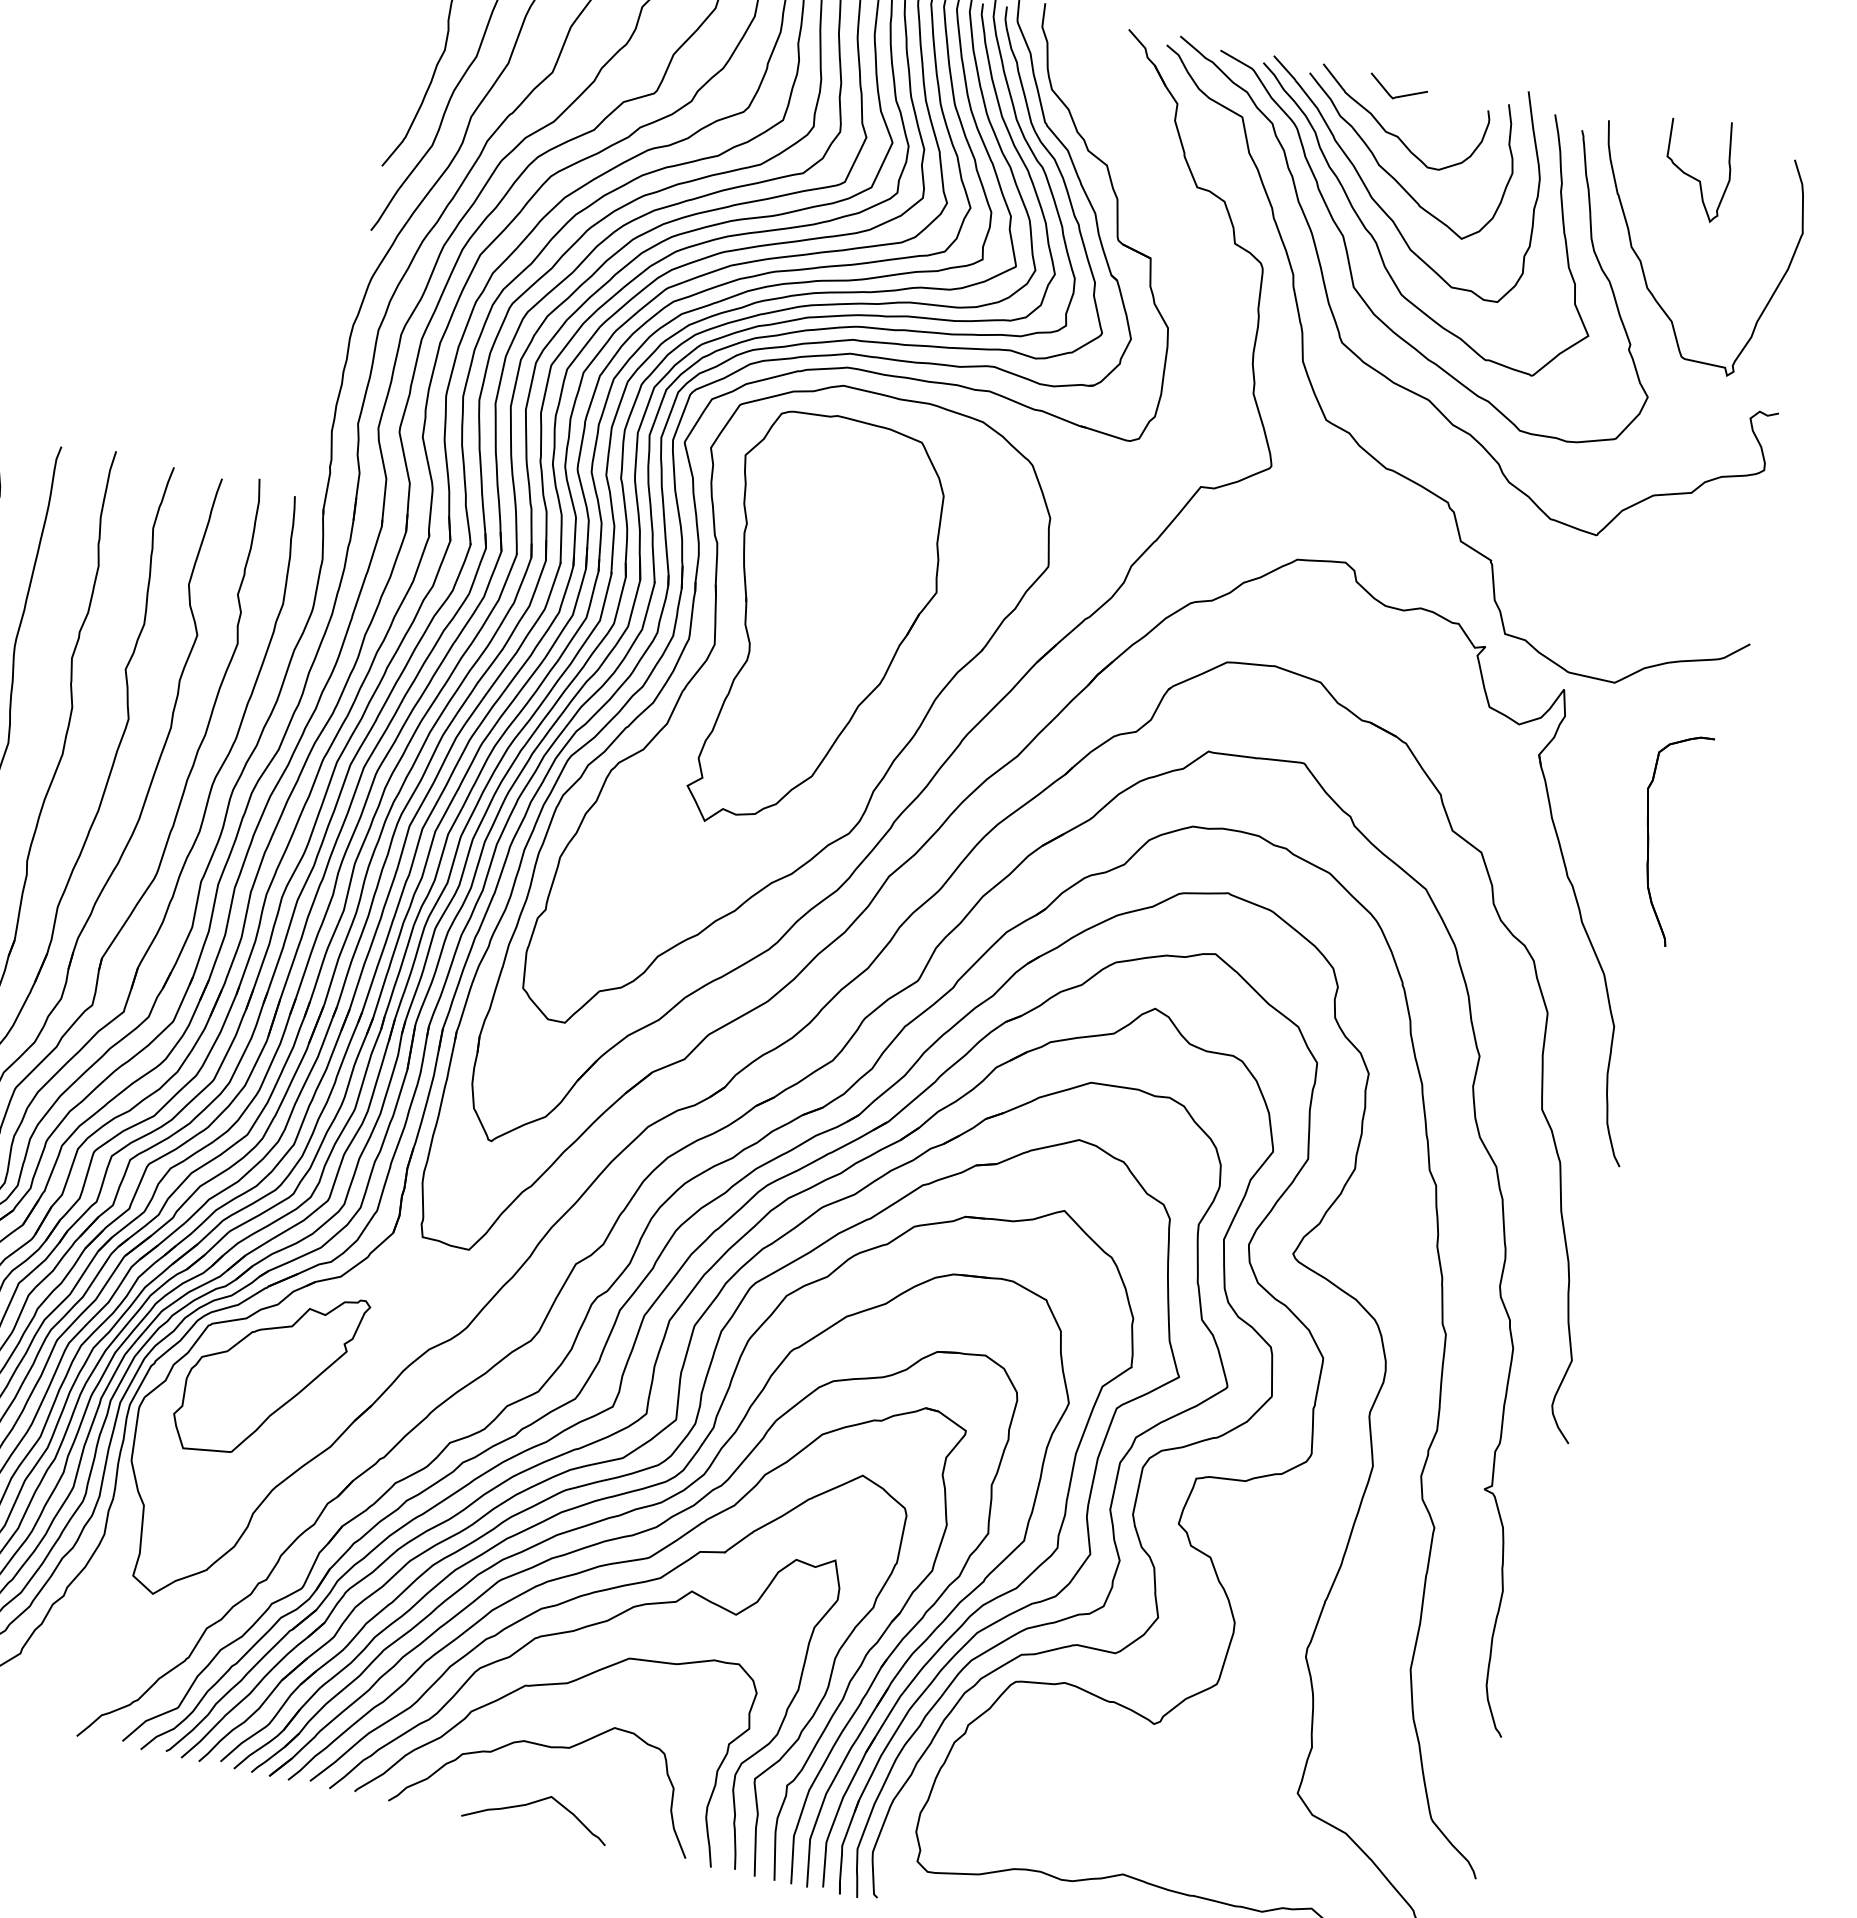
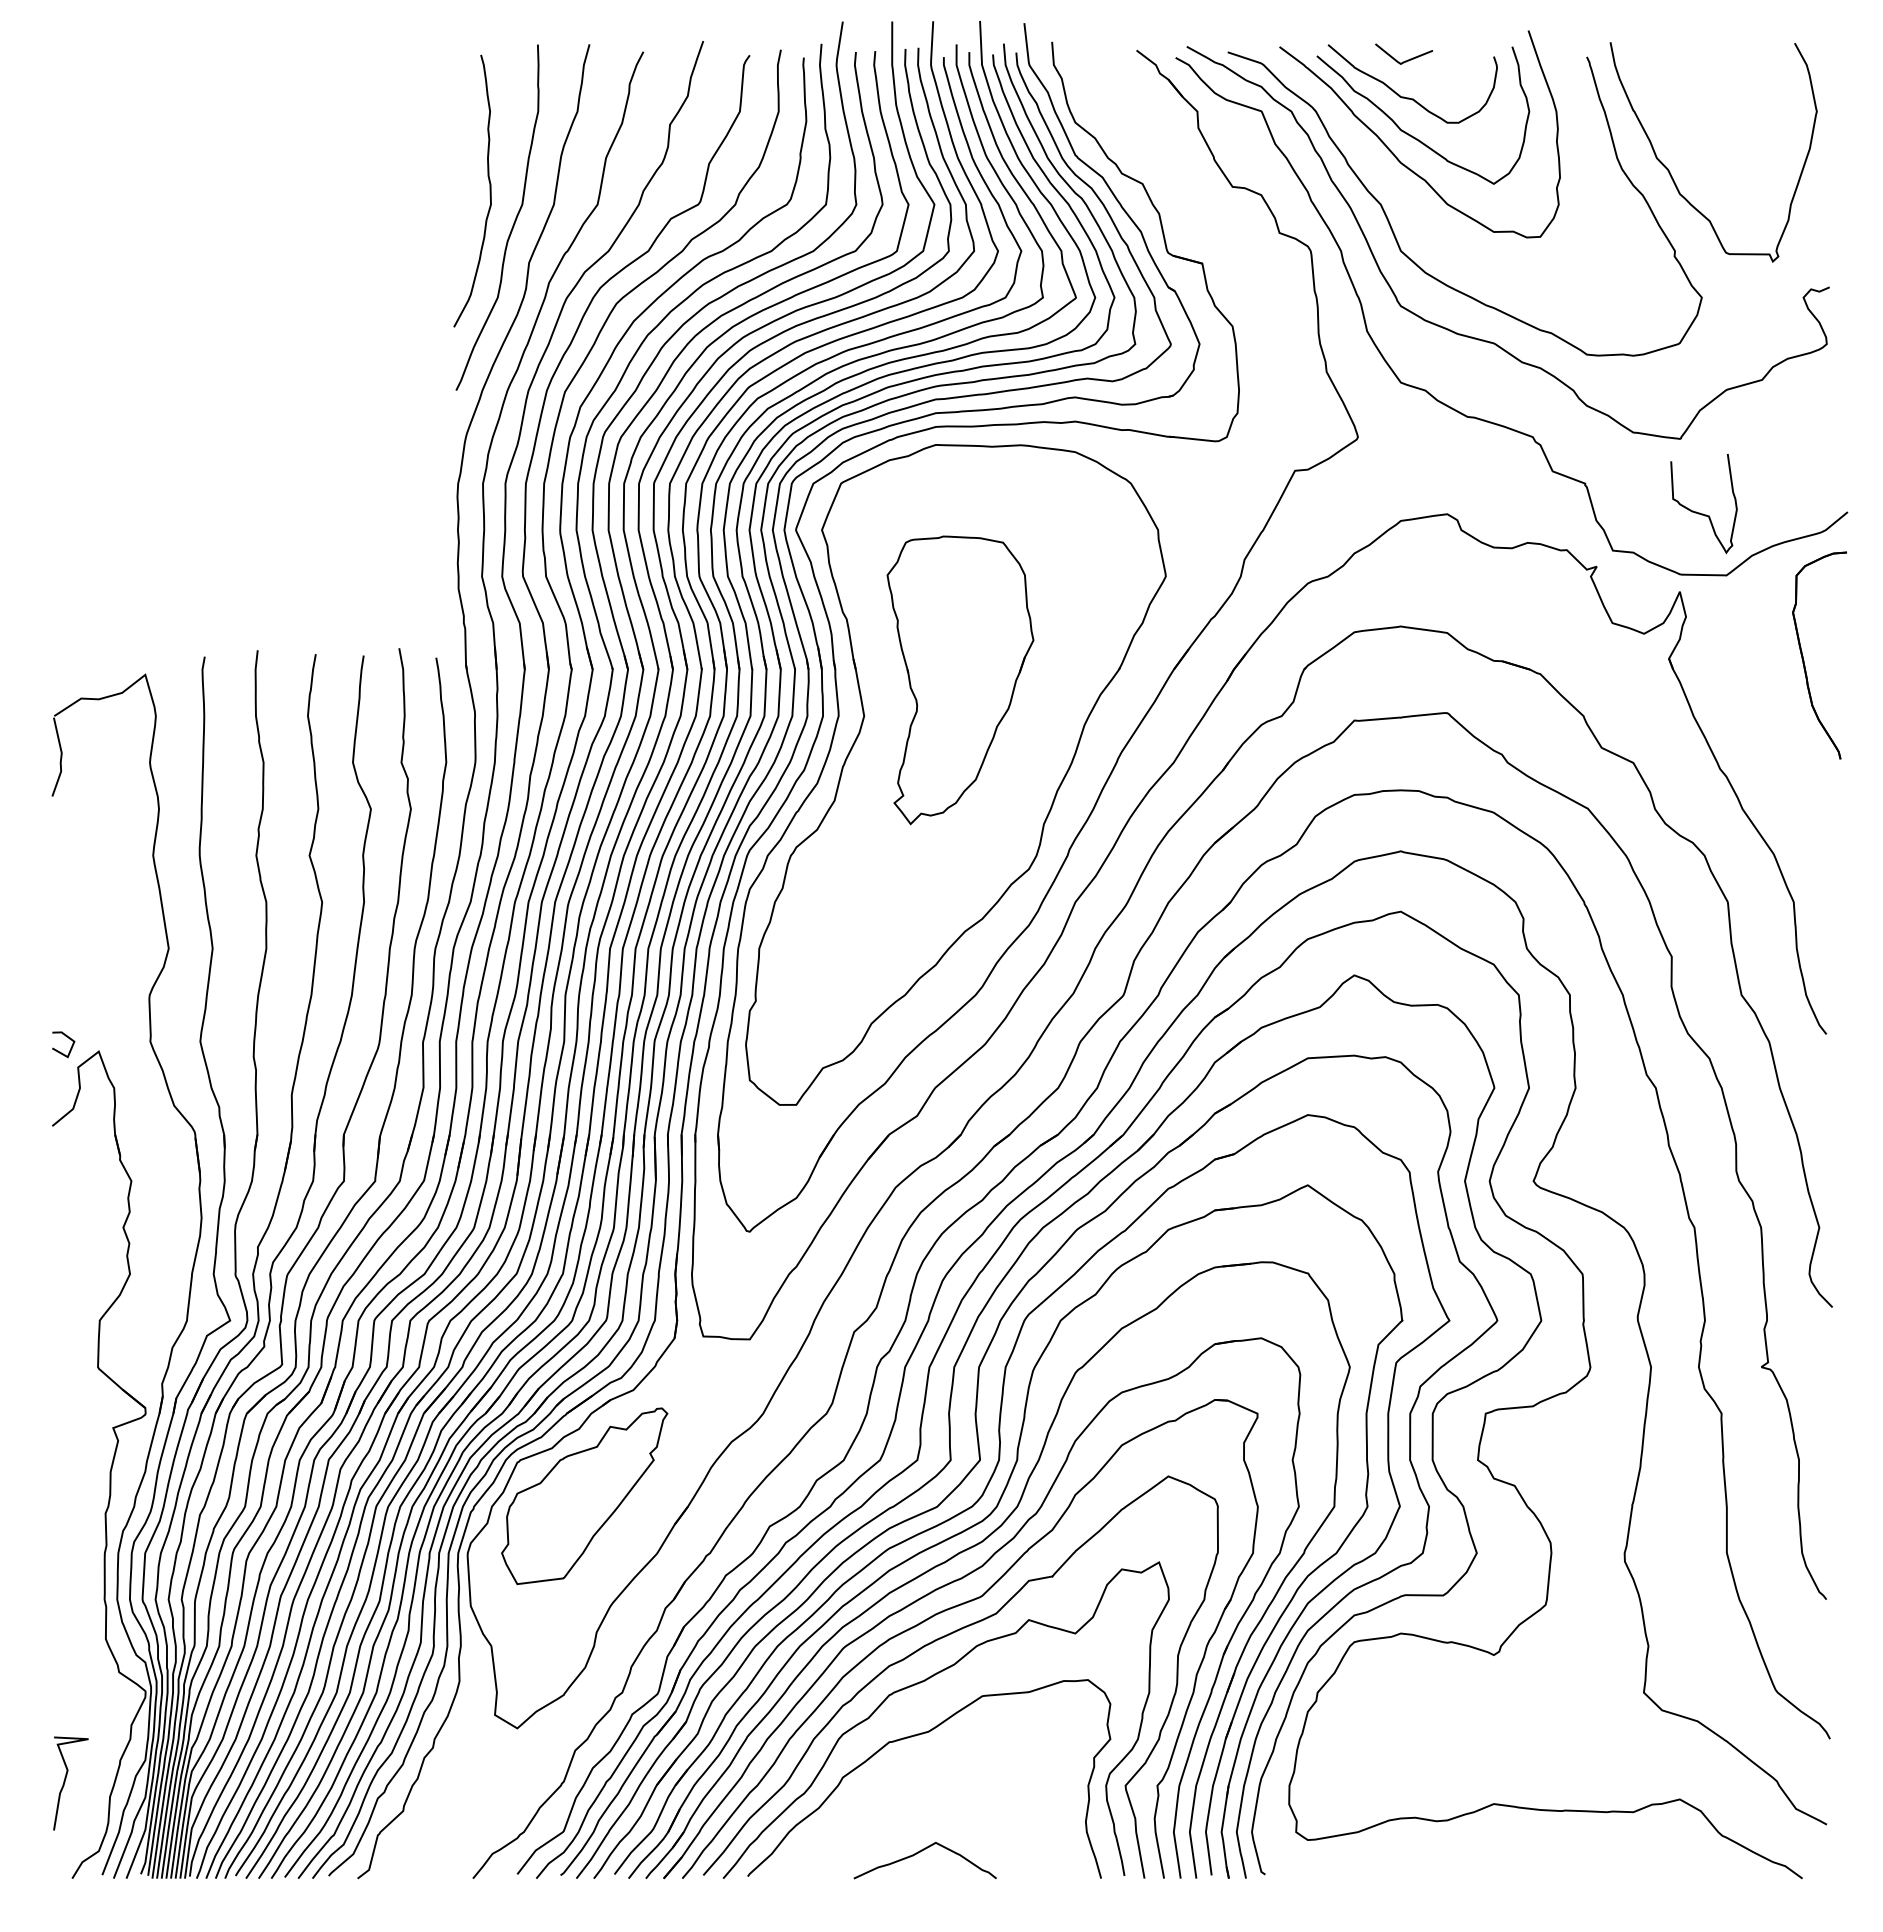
curve: (1691, 175) -> (1699, 512), moved
curve: (1377, 244) -> (1415, 205), removed
part: (819, 628) -> (960, 680), size x0.7
part: (1649, 839) -> (1804, 660), moved
curve: (553, 1748) -> (928, 1796), removed

